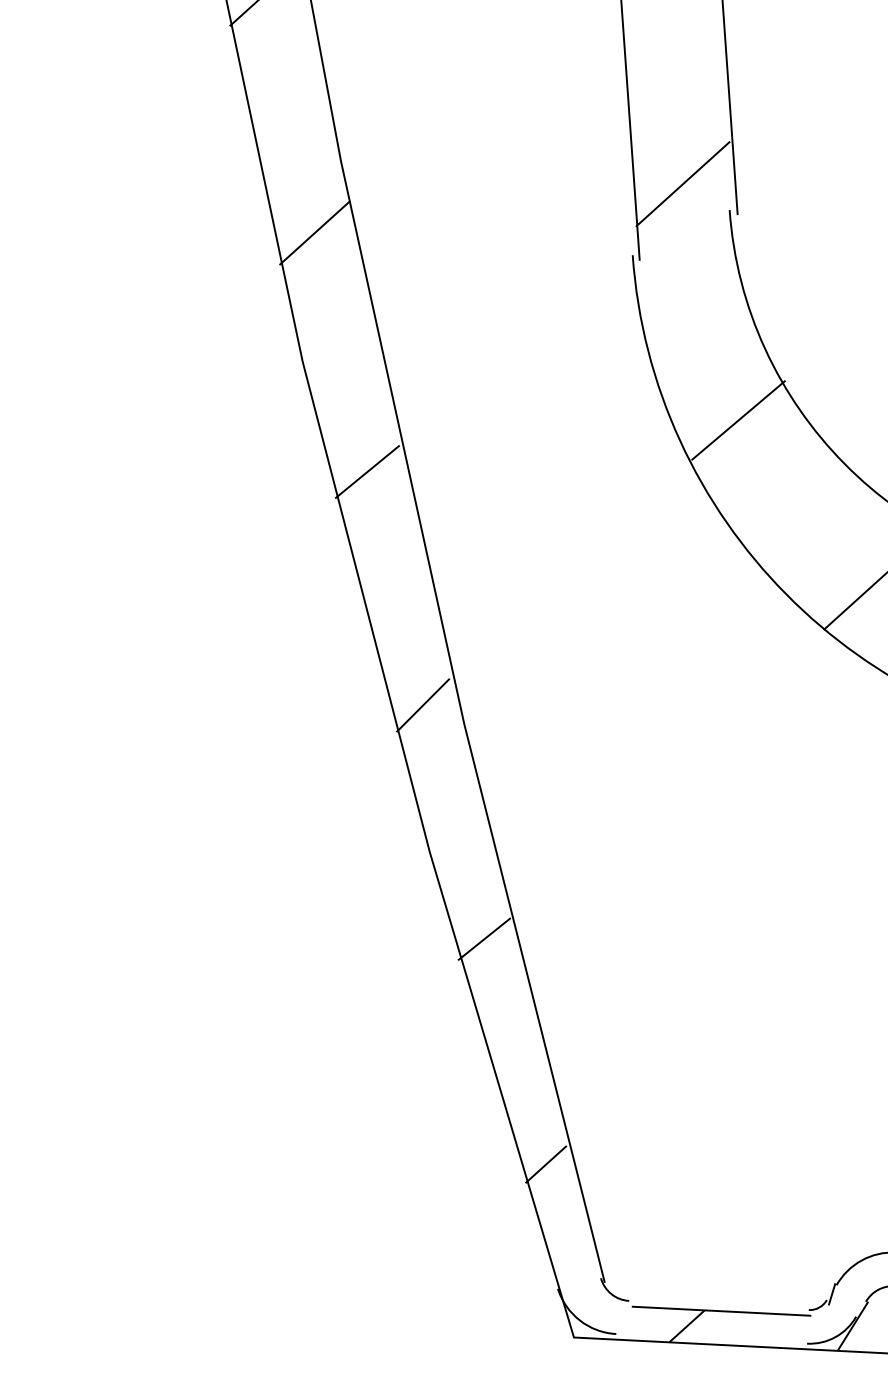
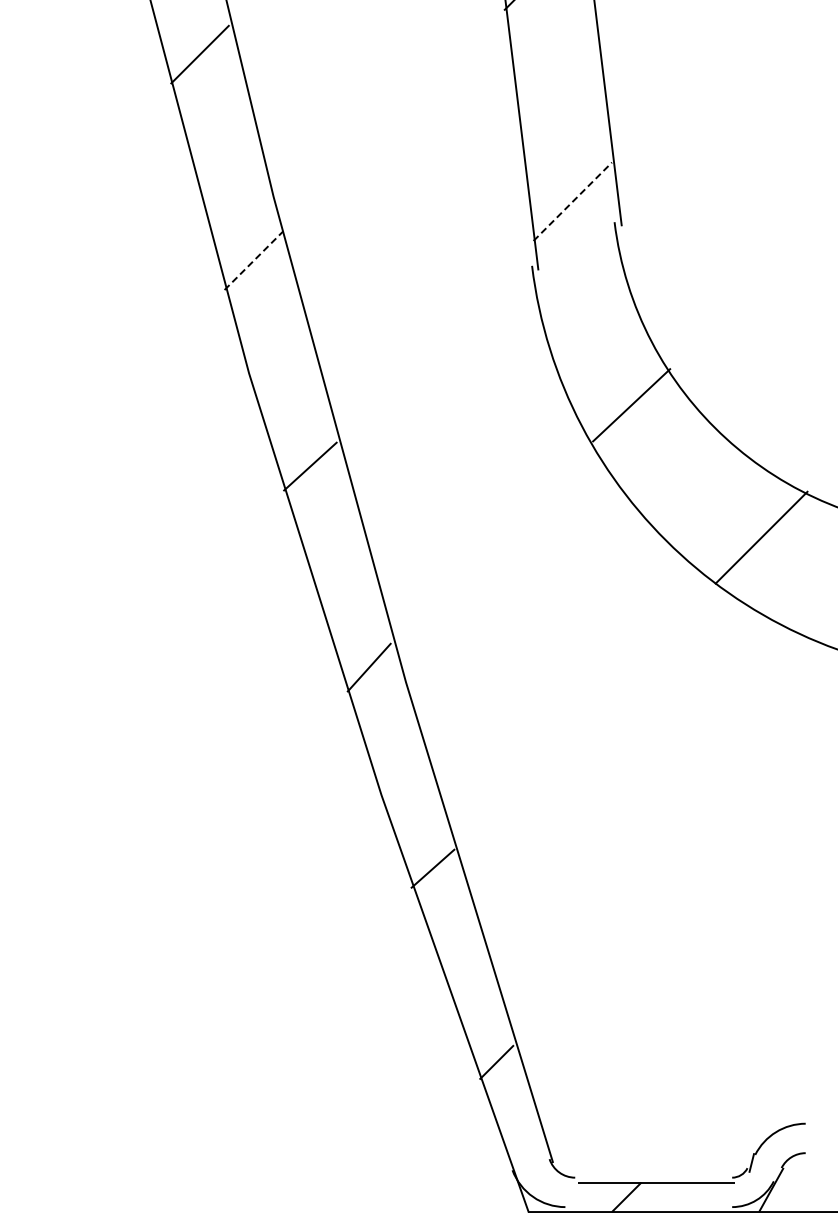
line: (683, 183) -> (573, 201), solid -> dashed
line: (315, 232) -> (254, 260), solid -> dashed

